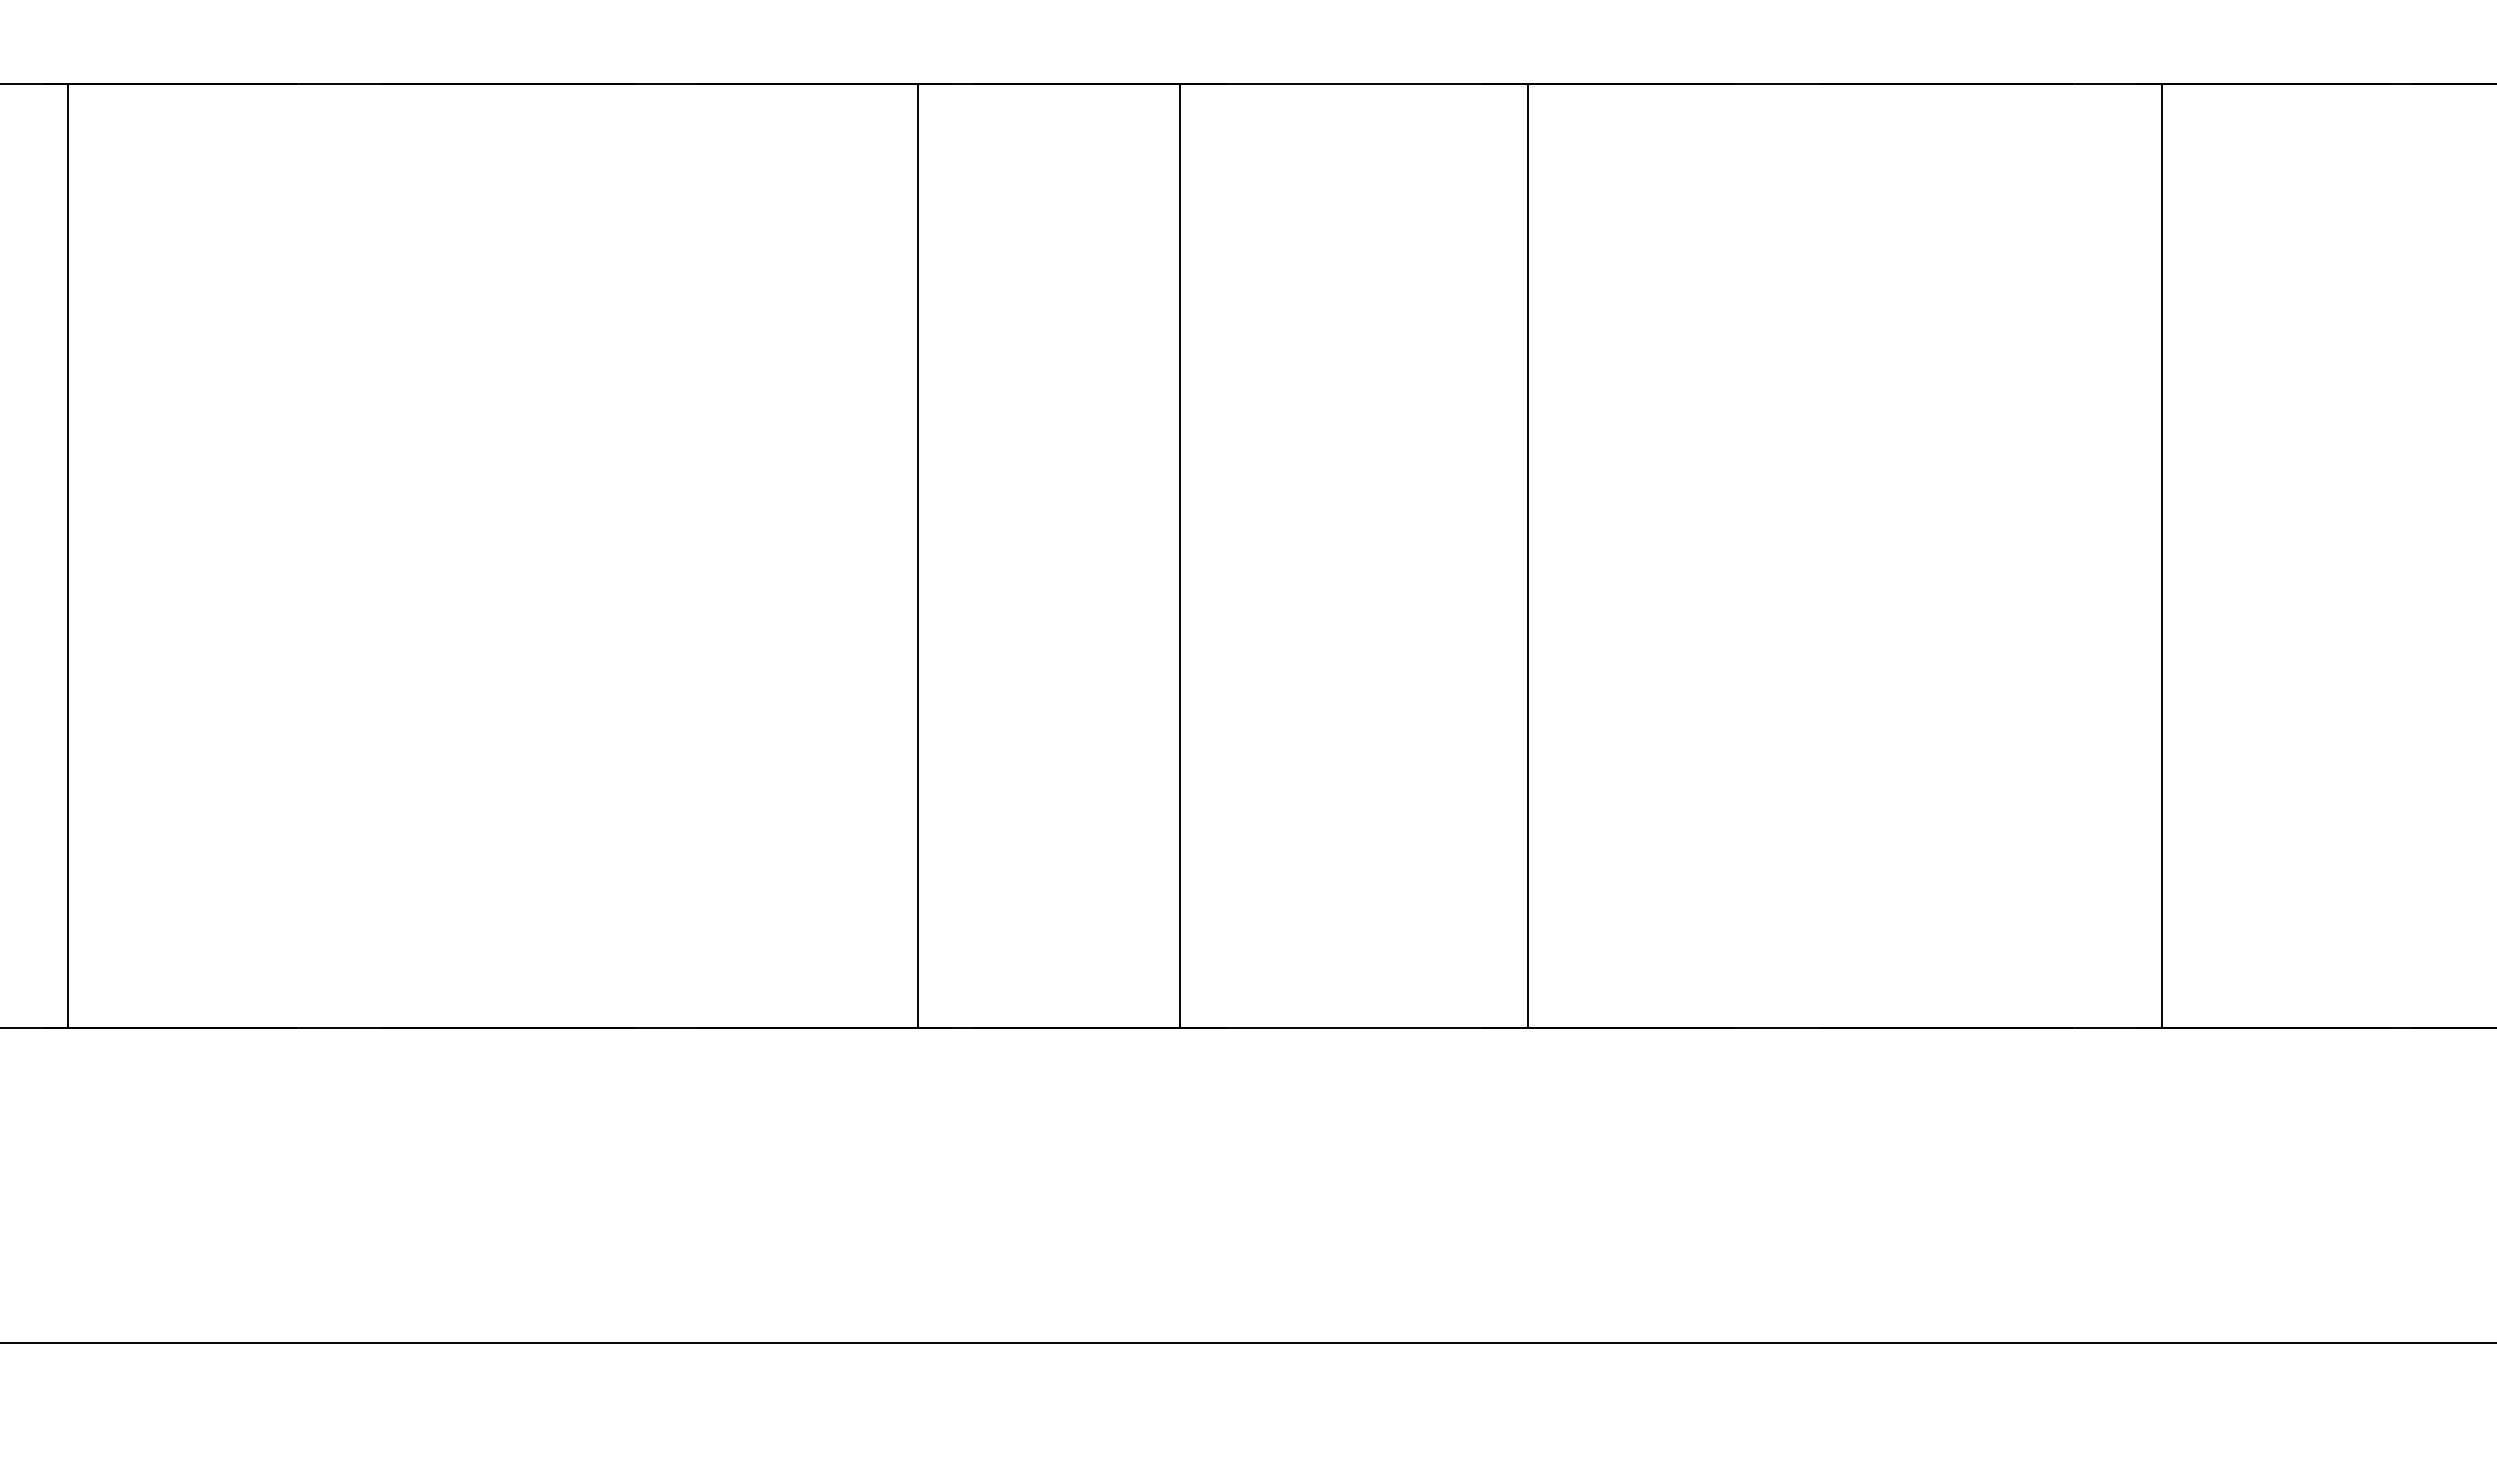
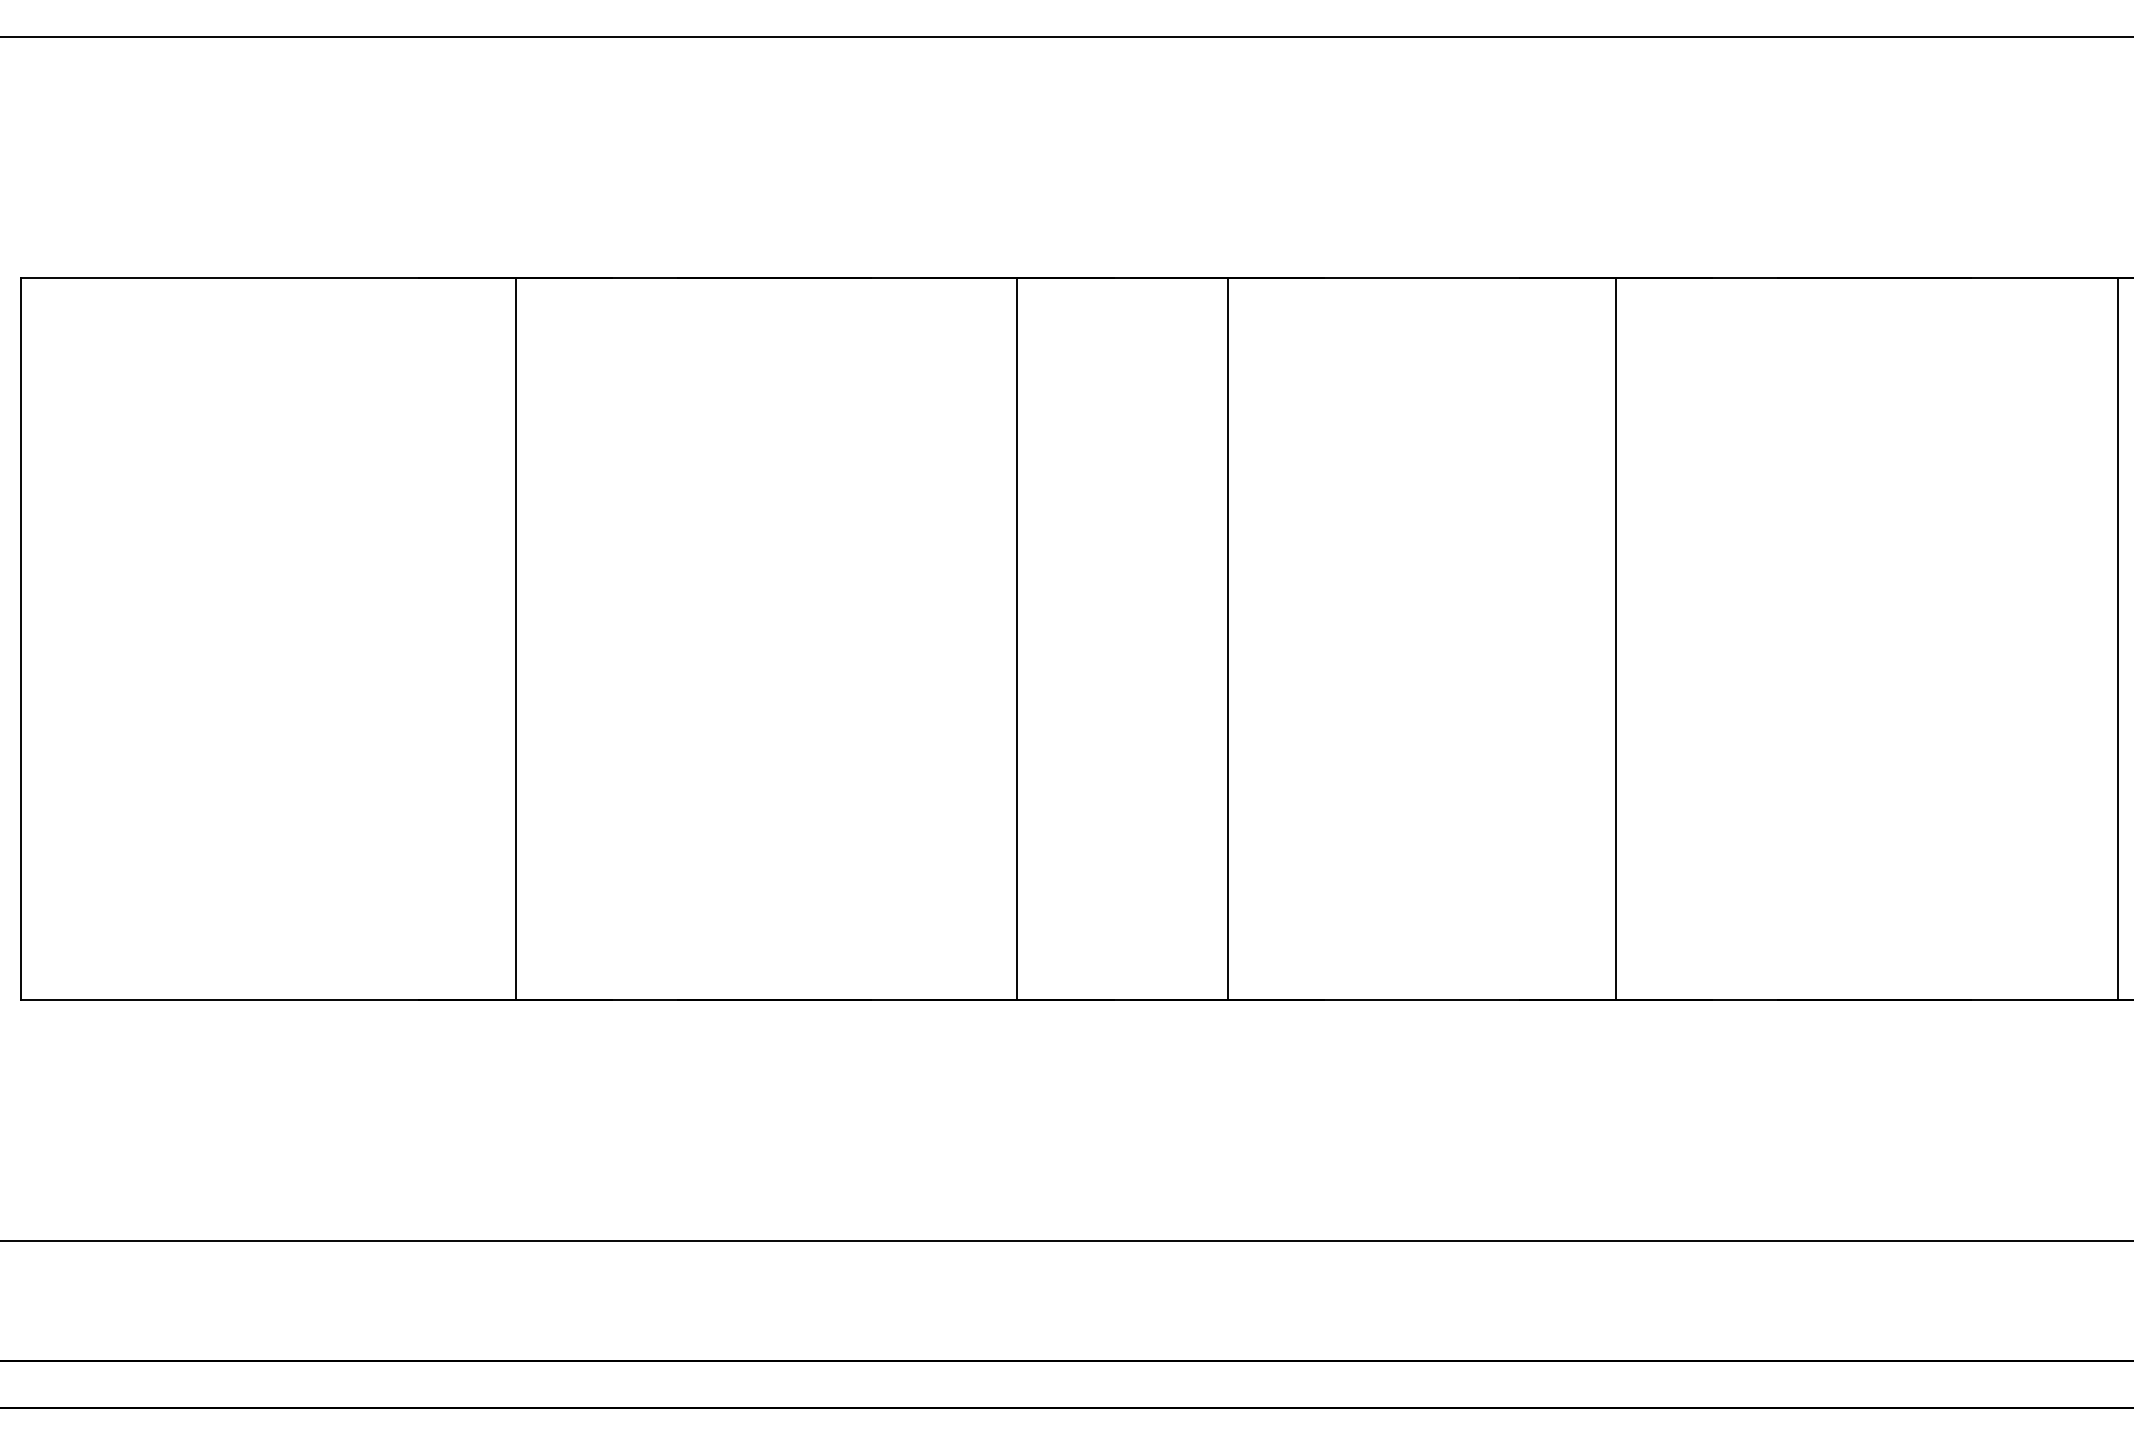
line: (67, 555) -> (515, 638), moved
line: (918, 555) -> (1017, 638), moved
line: (1179, 555) -> (1227, 638), moved
line: (1527, 555) -> (1615, 638), moved
line: (2162, 555) -> (2117, 638), moved

